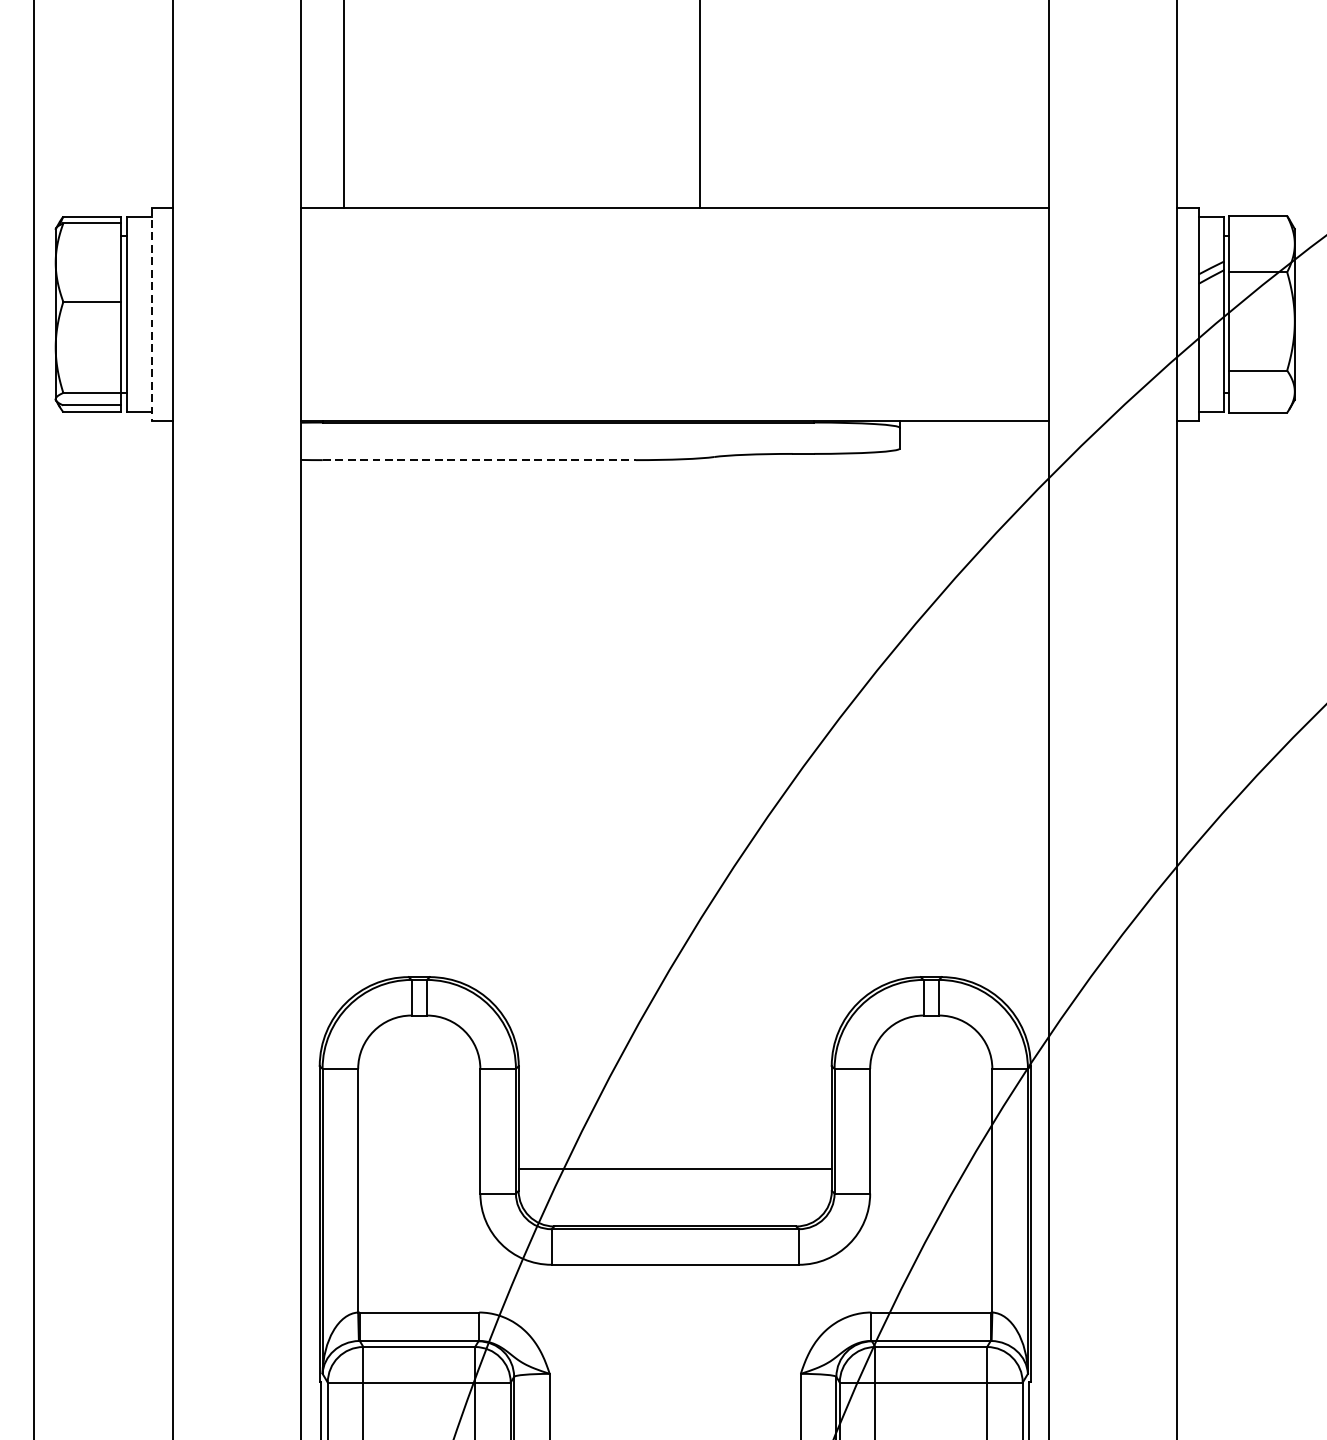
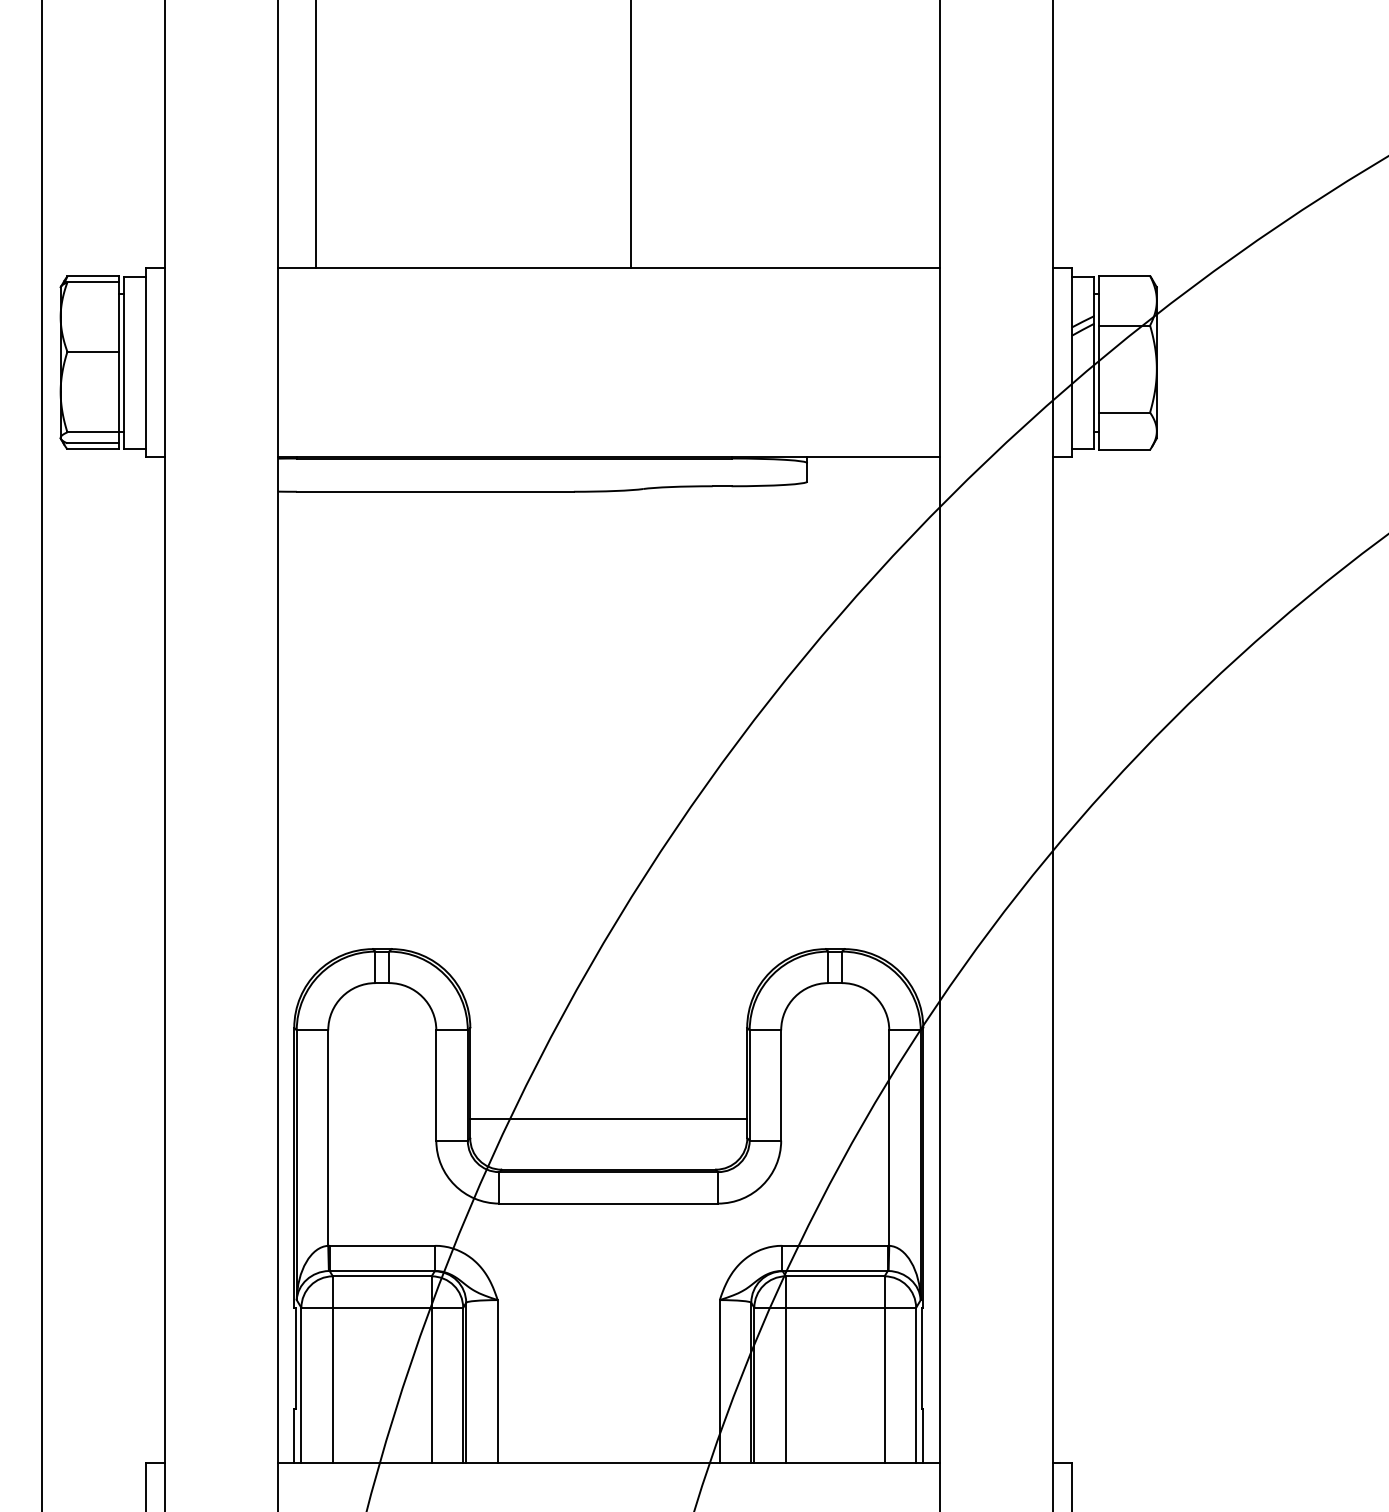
line: (151, 315) -> (145, 363), dashed -> solid
line: (479, 459) -> (435, 491), dashed -> solid

